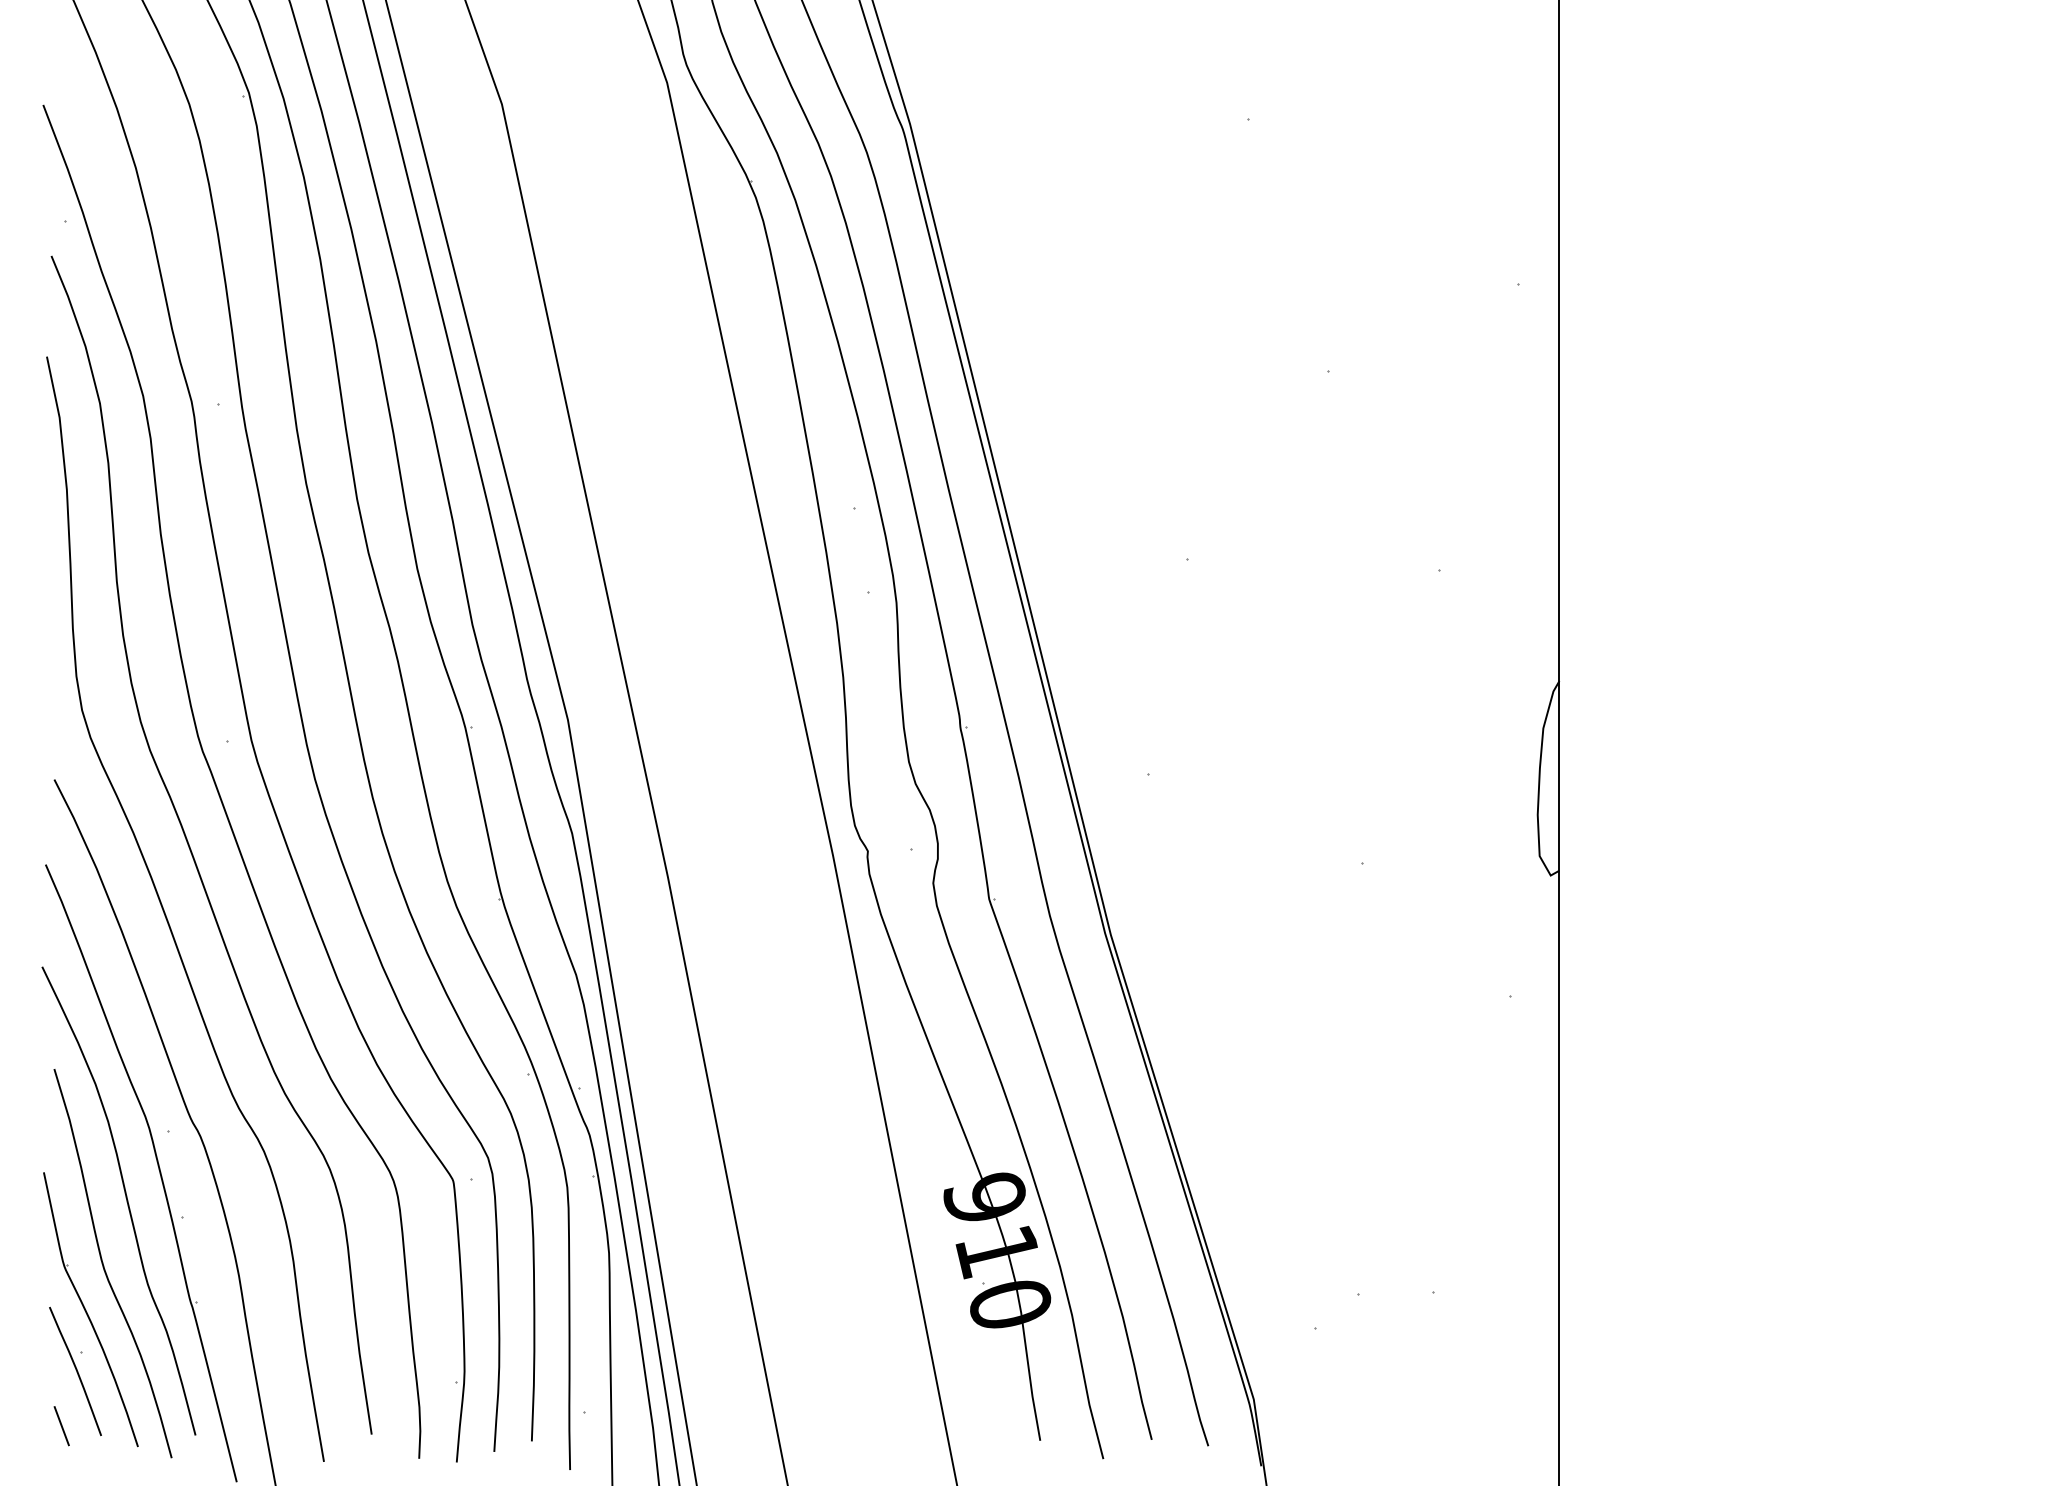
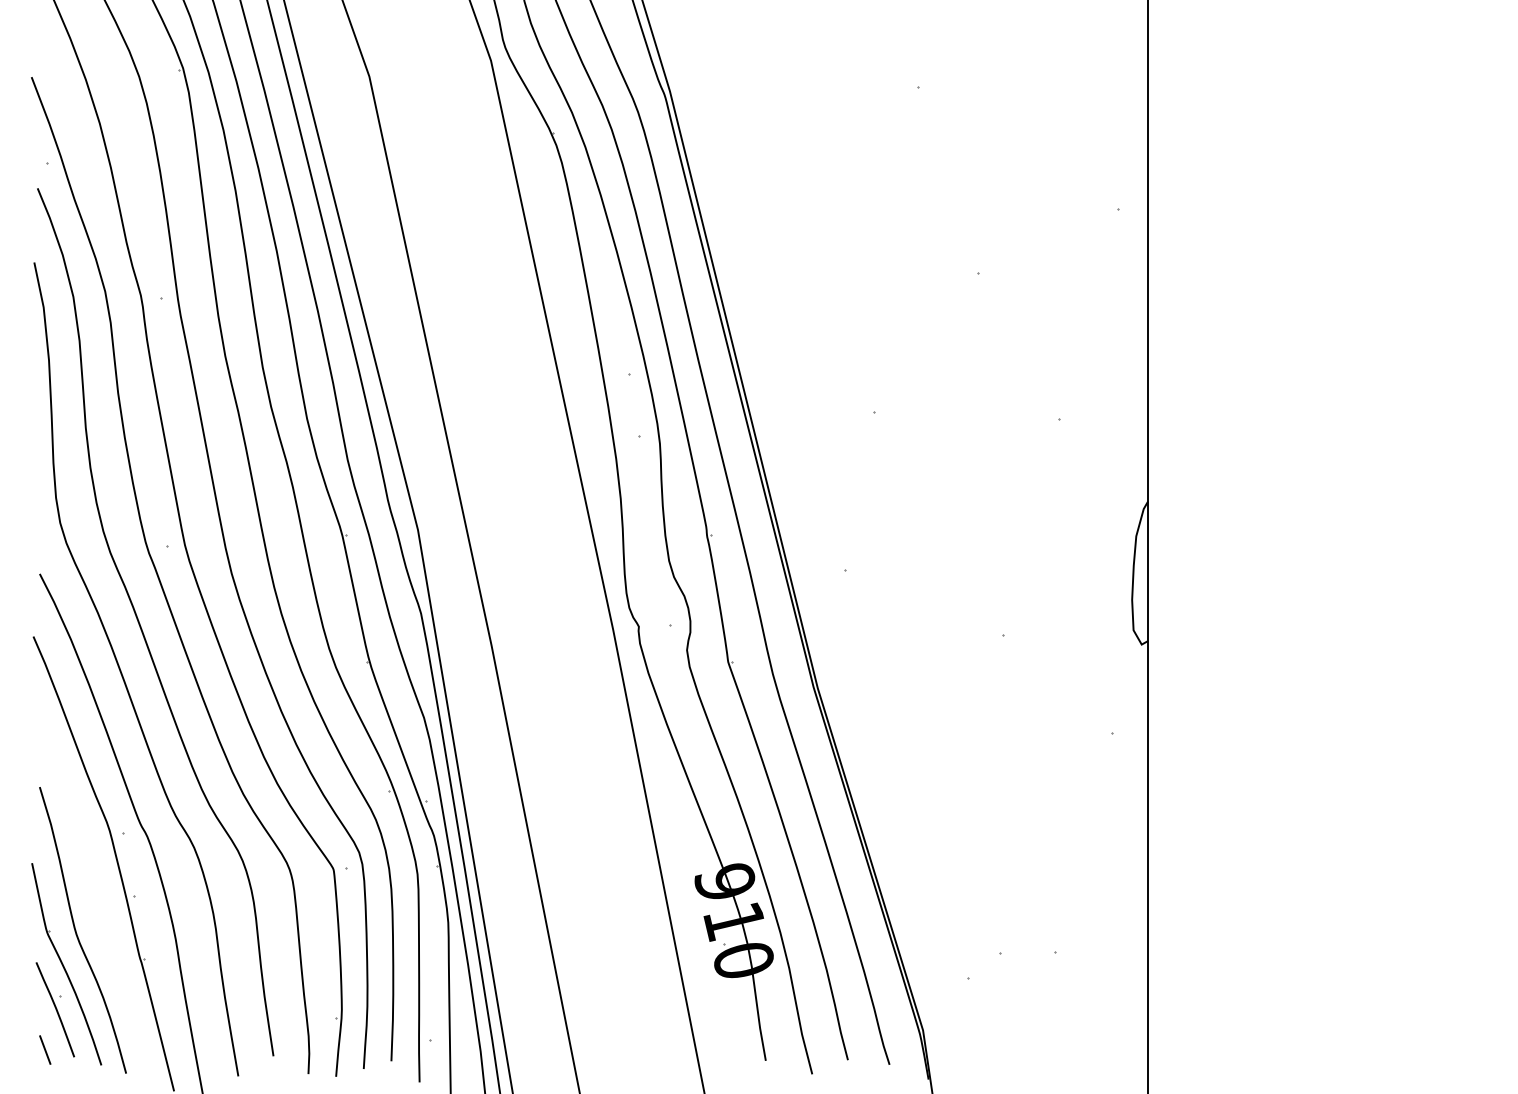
curve: (125, 1197) -> (92, 881), removed

